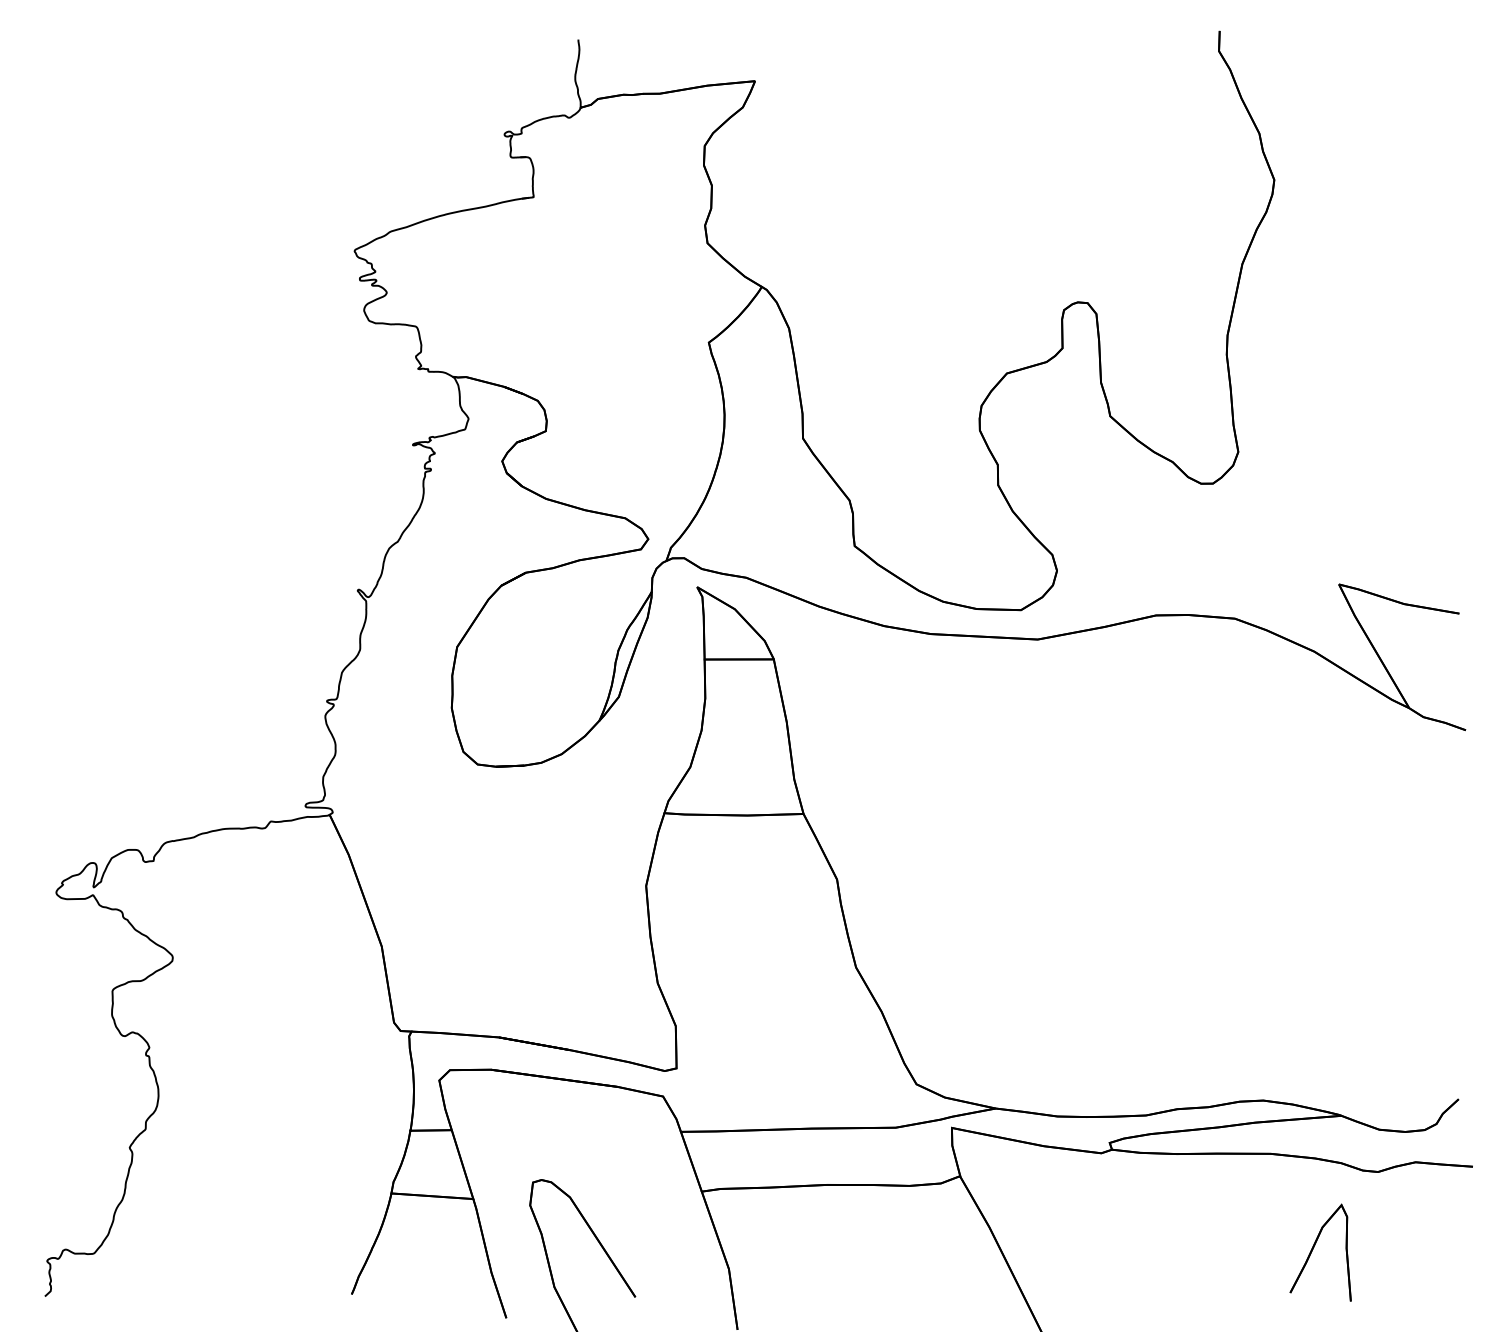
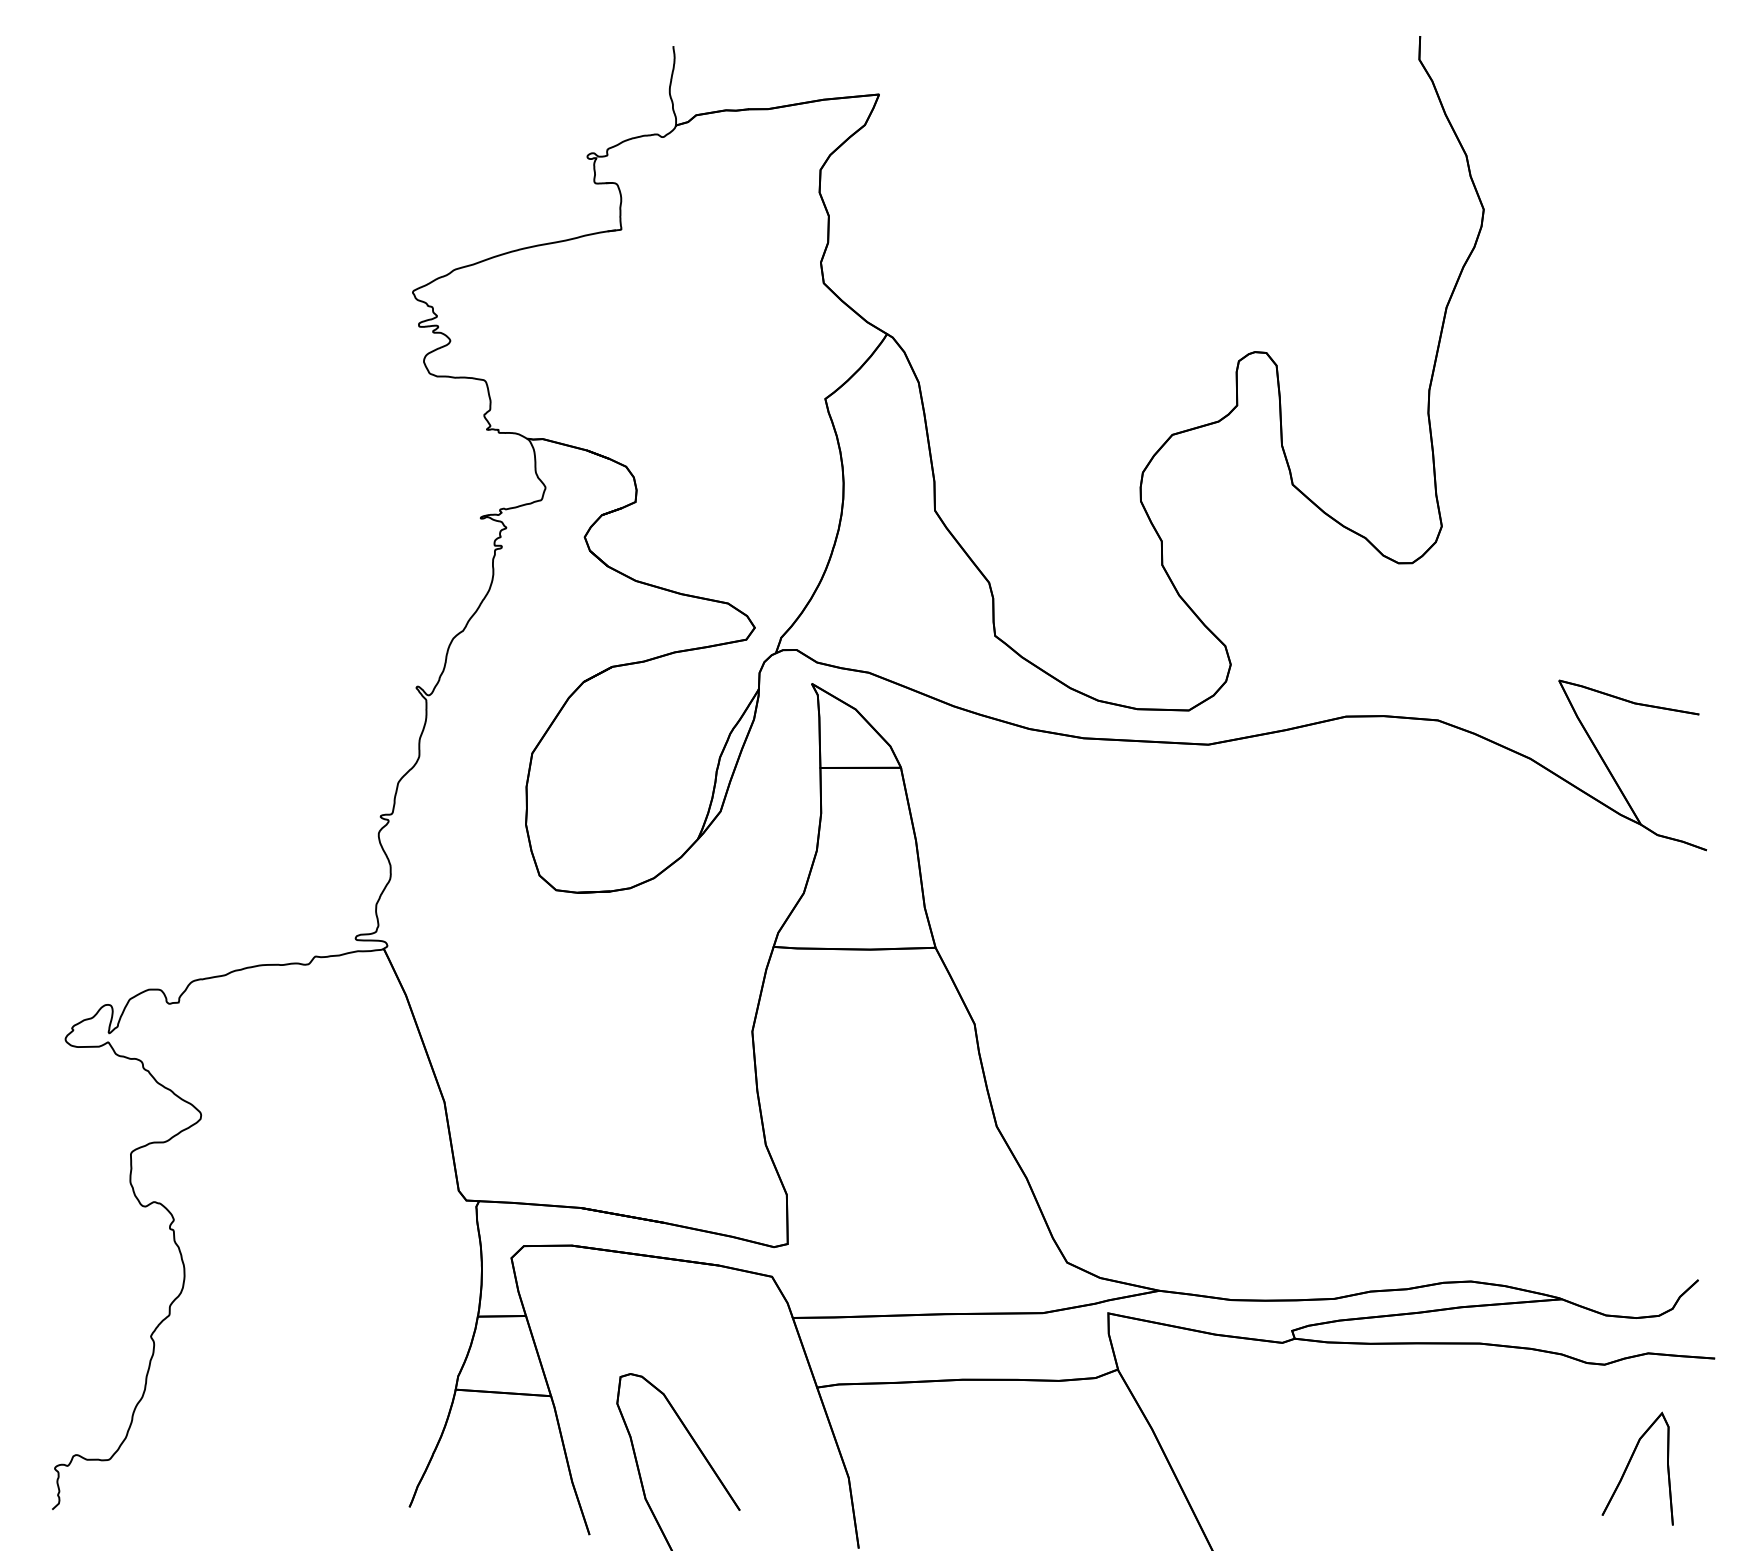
part: (1313, 1249) -> (1629, 1464), moved

